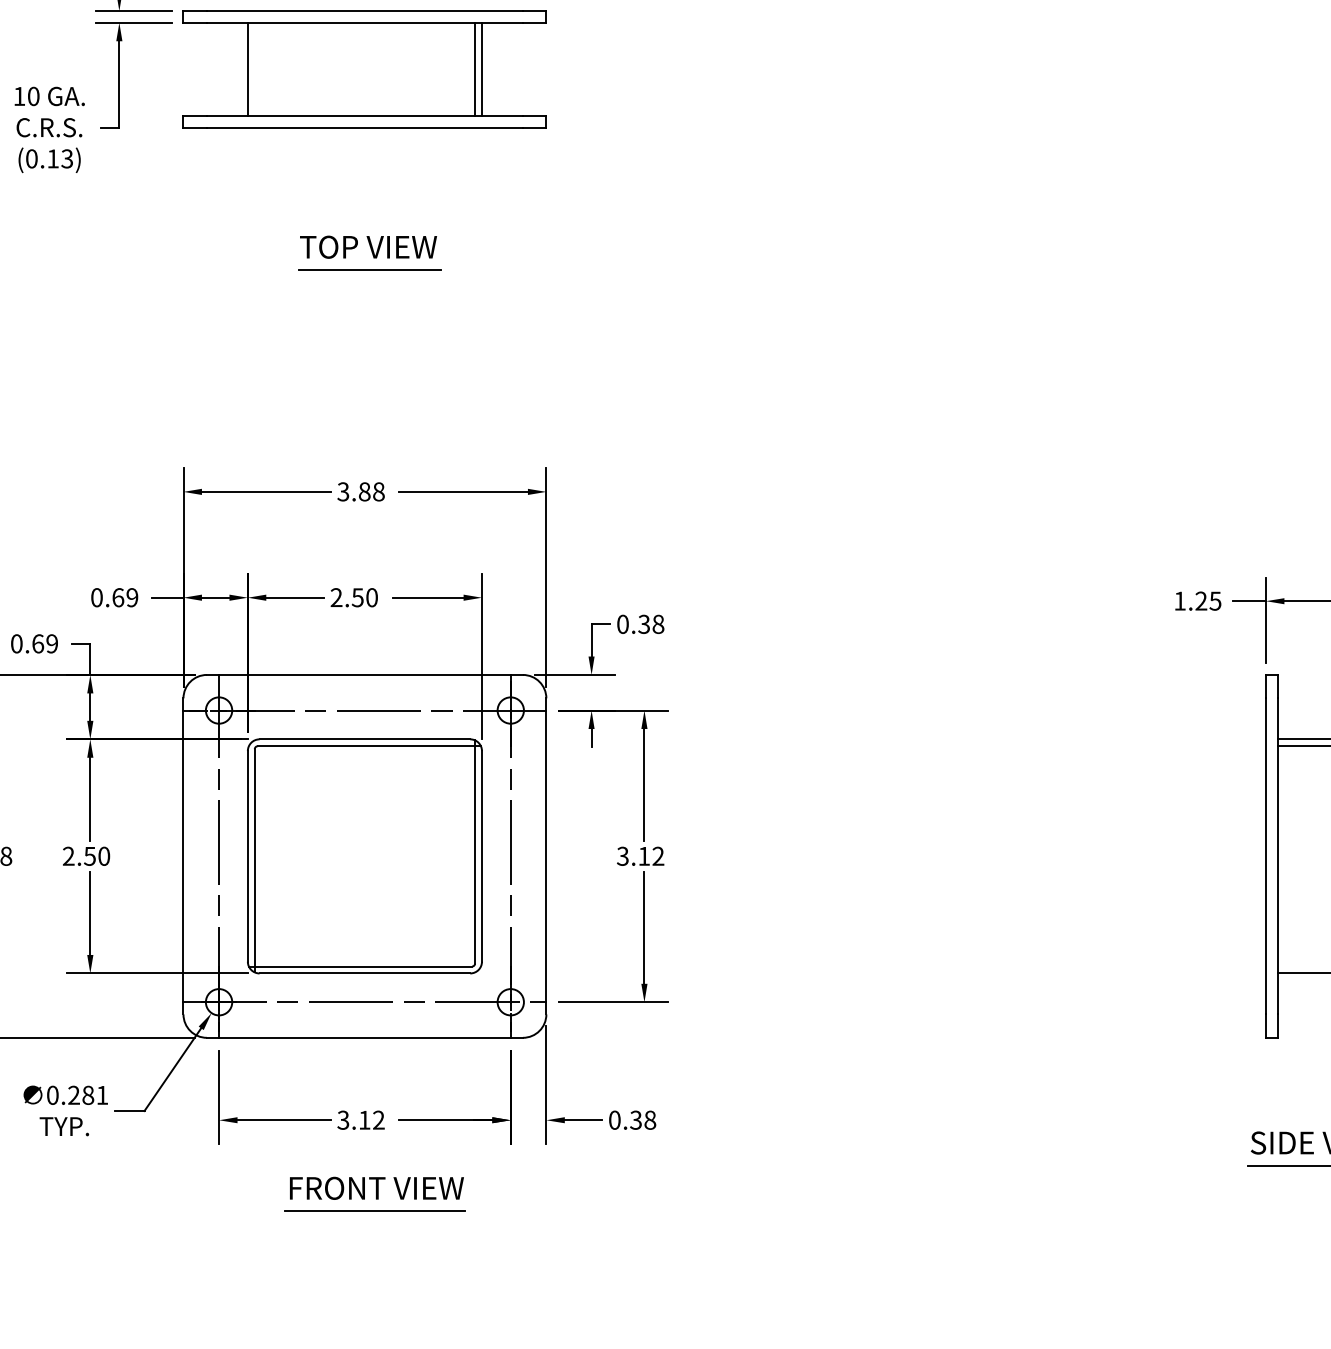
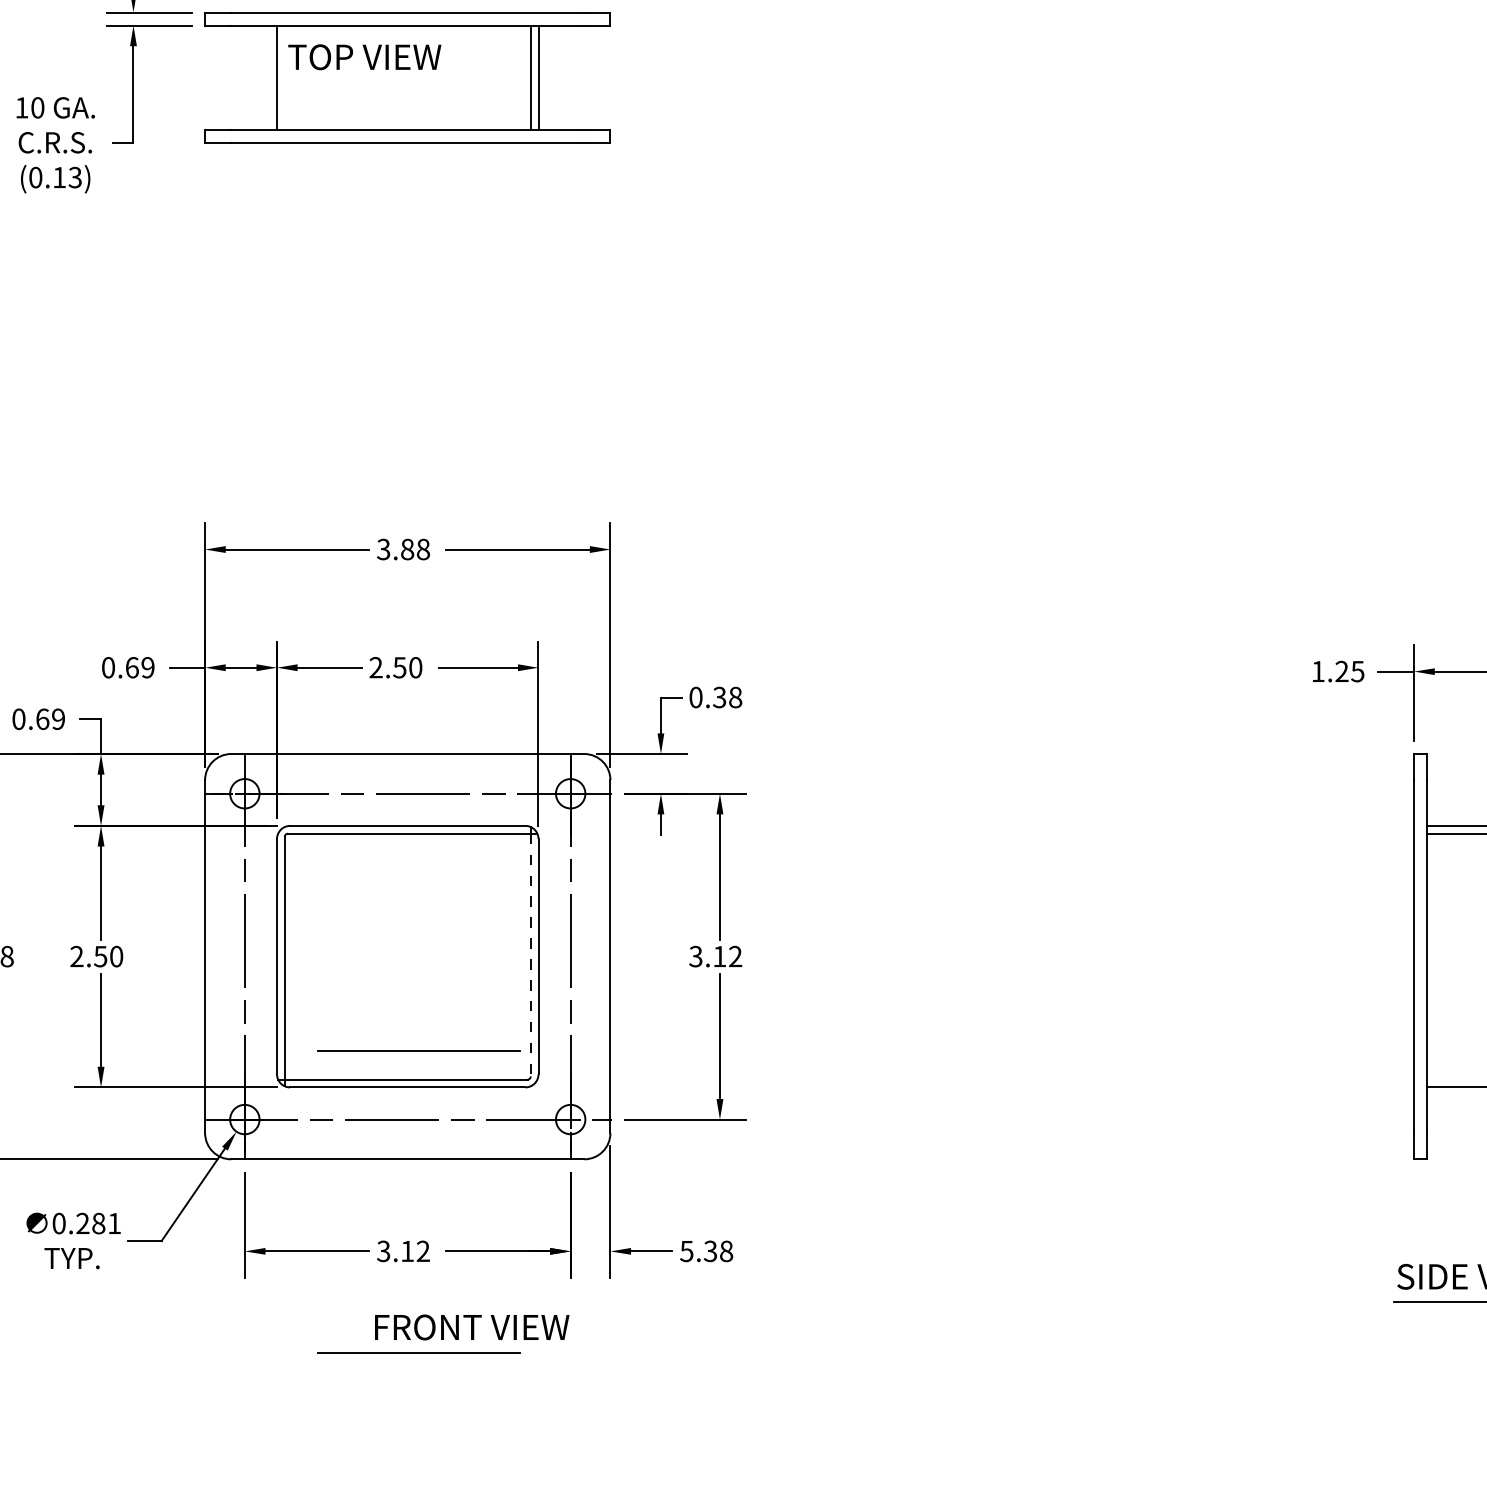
text: (368, 247) -> (364, 57), moved
line: (370, 269) -> (413, 301), removed
line: (474, 855) -> (530, 955), solid -> dashed
line: (374, 940) -> (418, 1050), added
text: (614, 1120) -> (686, 1251), 0.38 -> 5.38
text: (377, 1188) -> (472, 1327), moved

